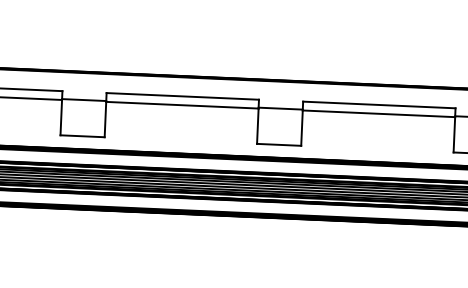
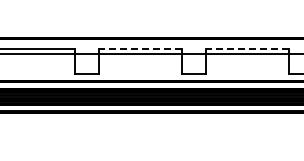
line: (182, 96) -> (140, 49), solid -> dashed
line: (379, 104) -> (247, 49), solid -> dashed

